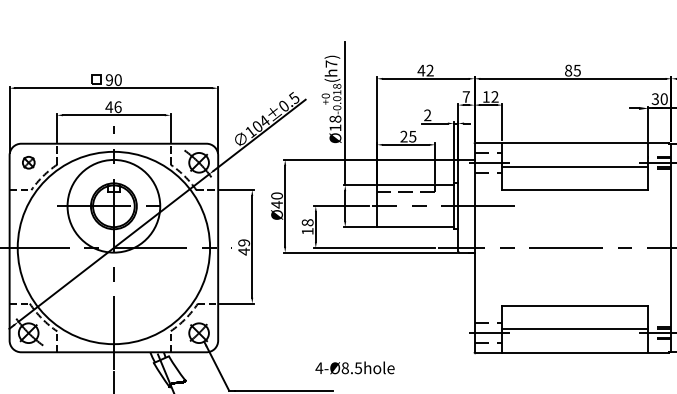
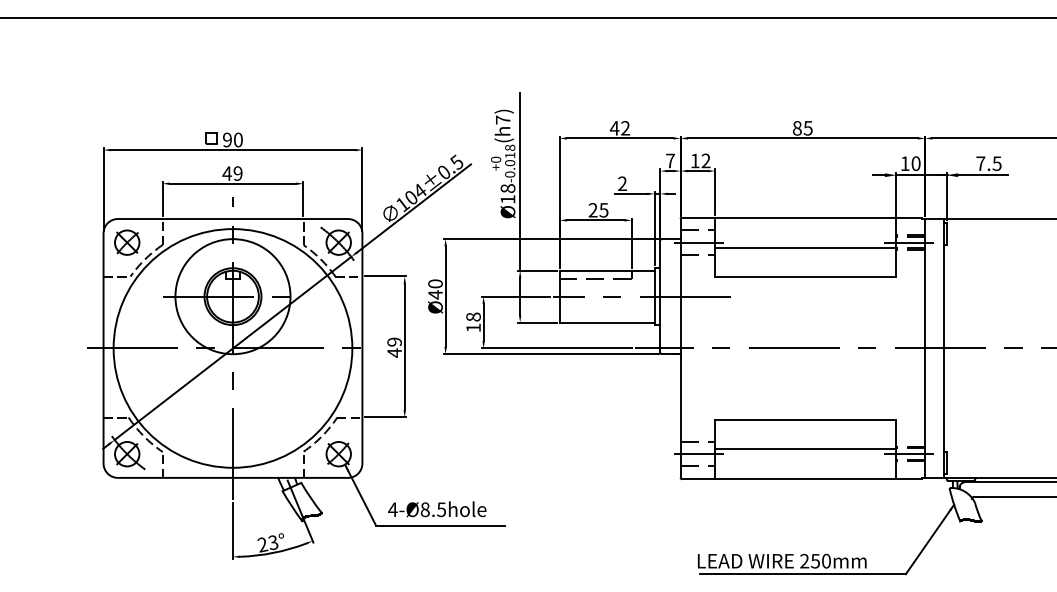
text: (654, 99) -> (904, 163), 30 -> 10
text: (117, 107) -> (237, 173), 46 -> 49
part: (28, 162) -> (127, 242), size x1.67
text: (355, 368) -> (437, 509), moved

